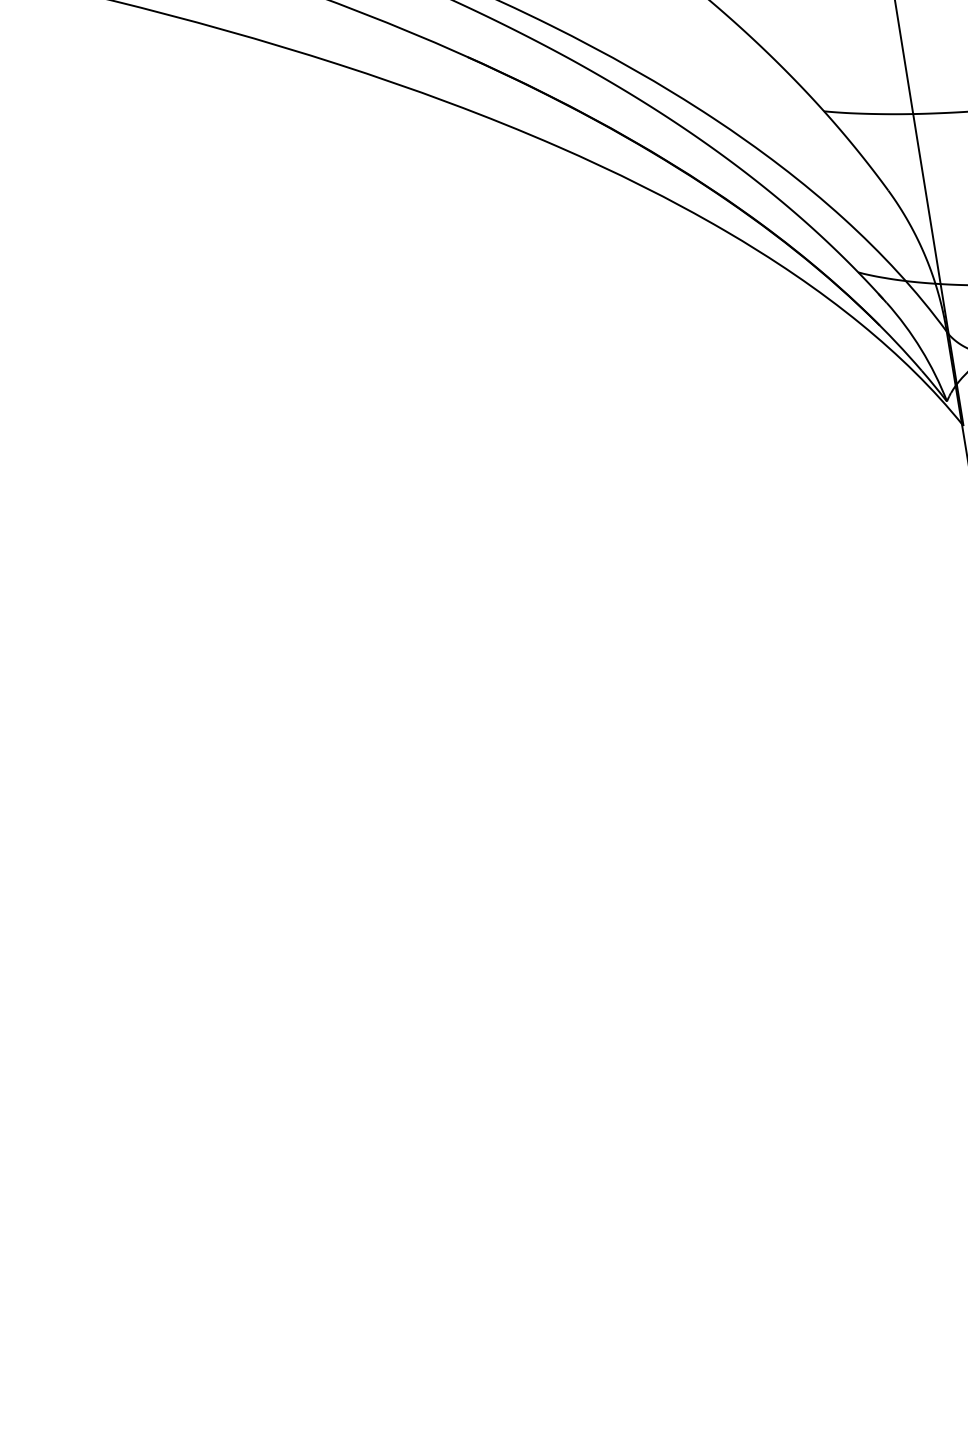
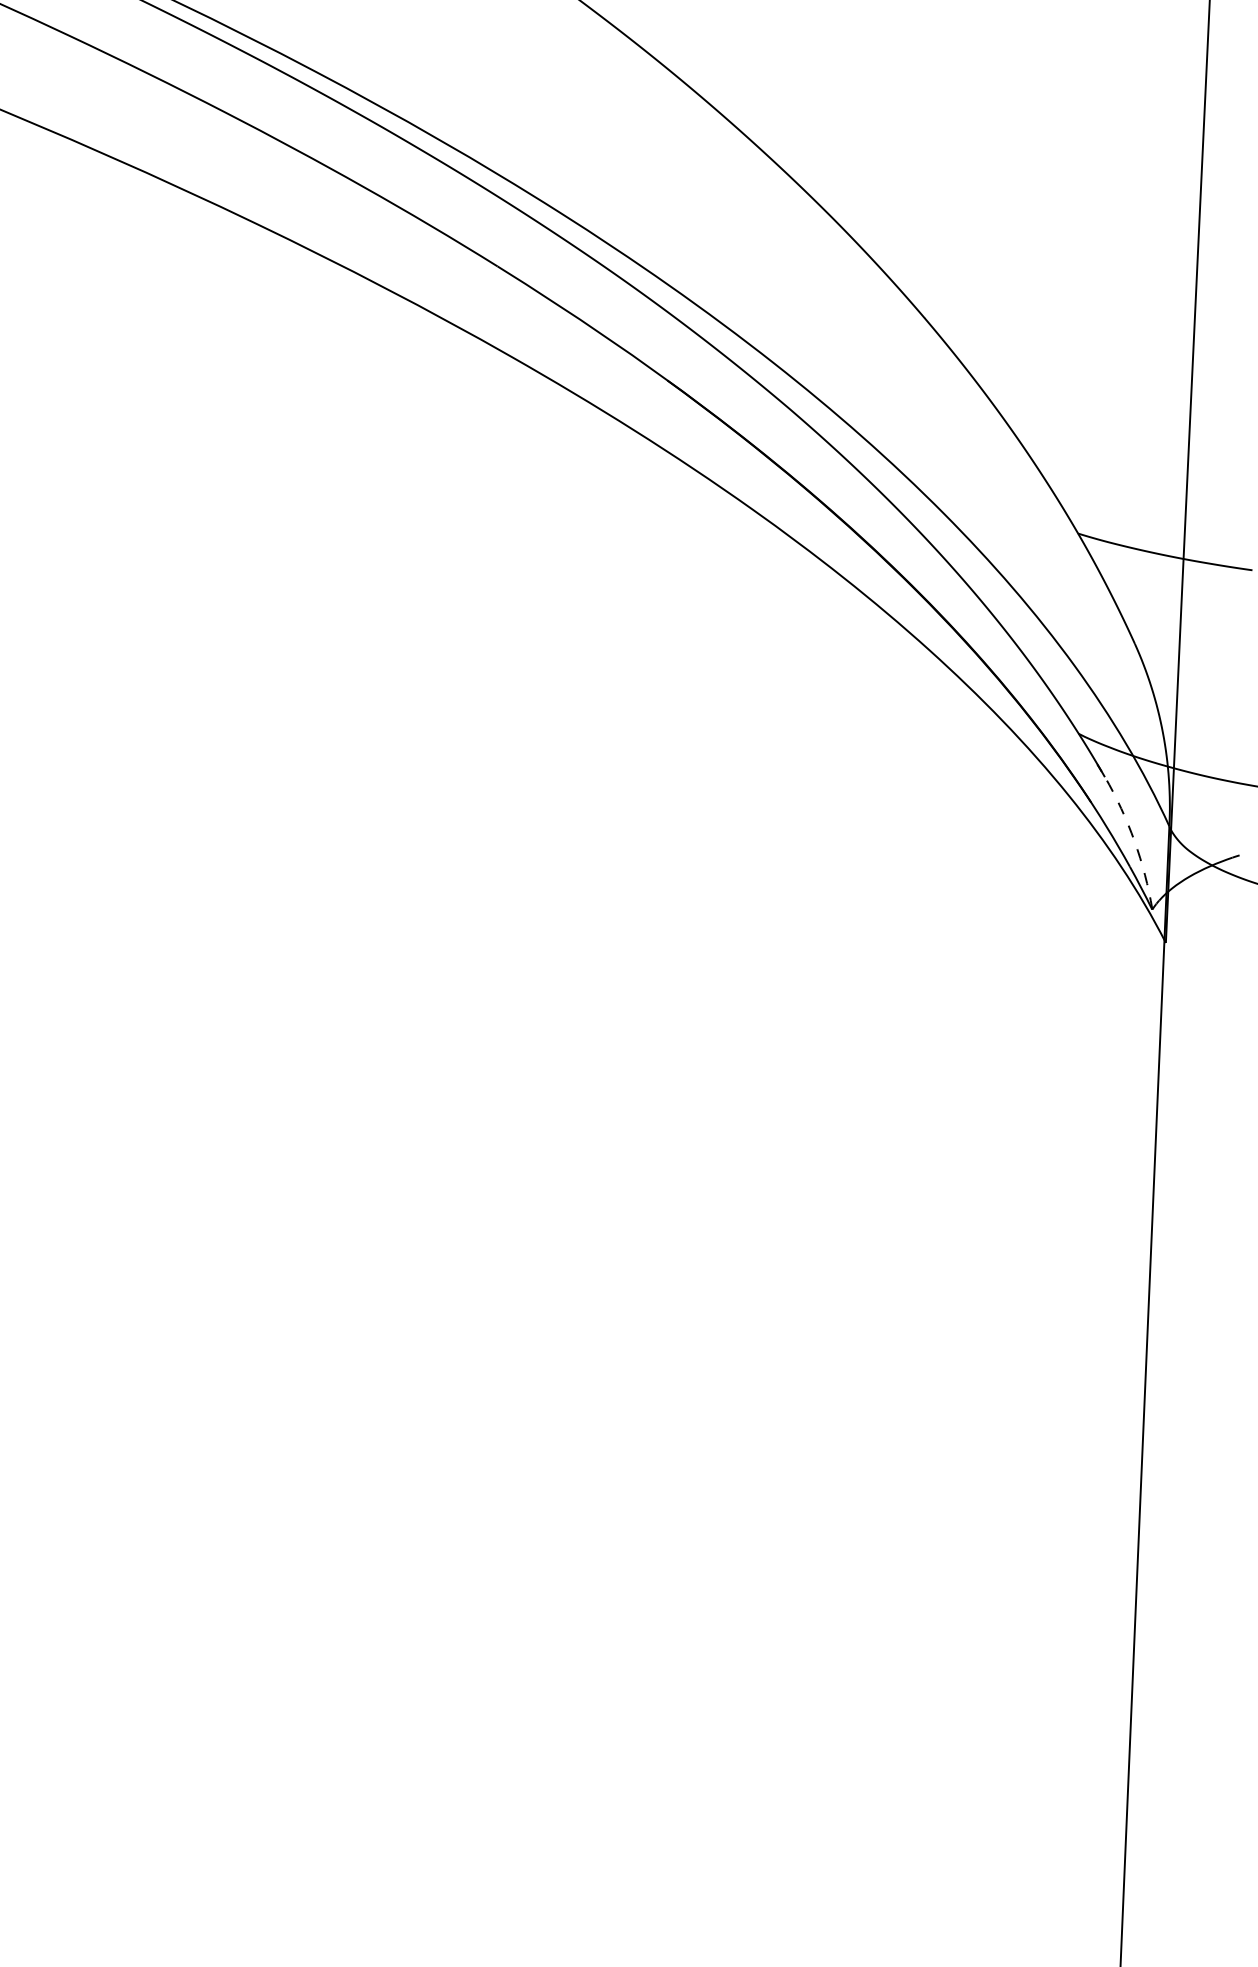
arc: (921, 349) -> (1134, 841), solid -> dashed

